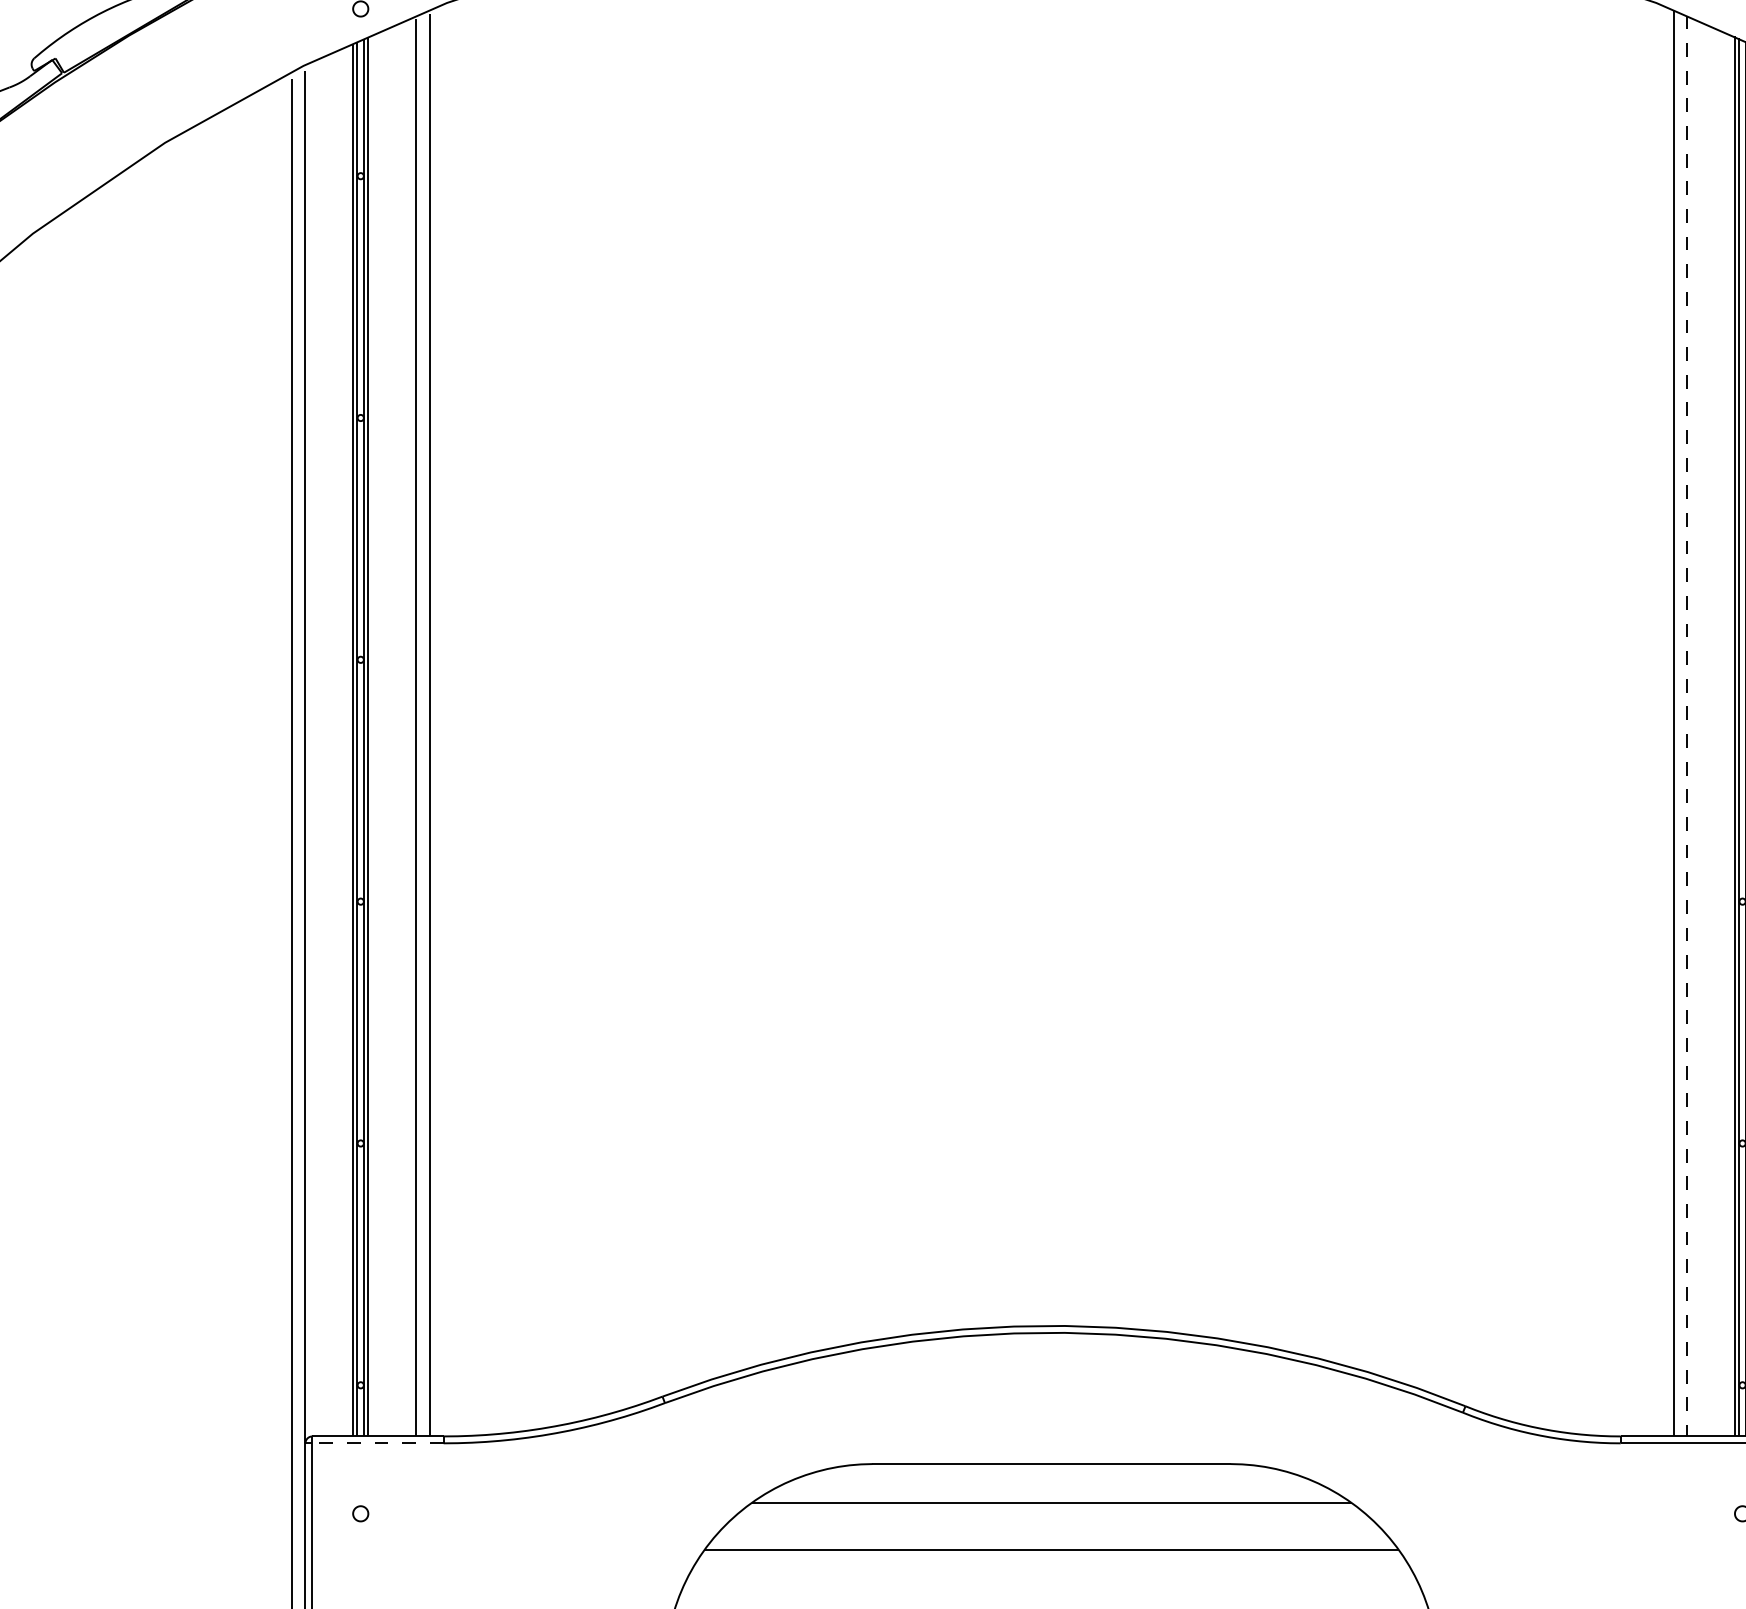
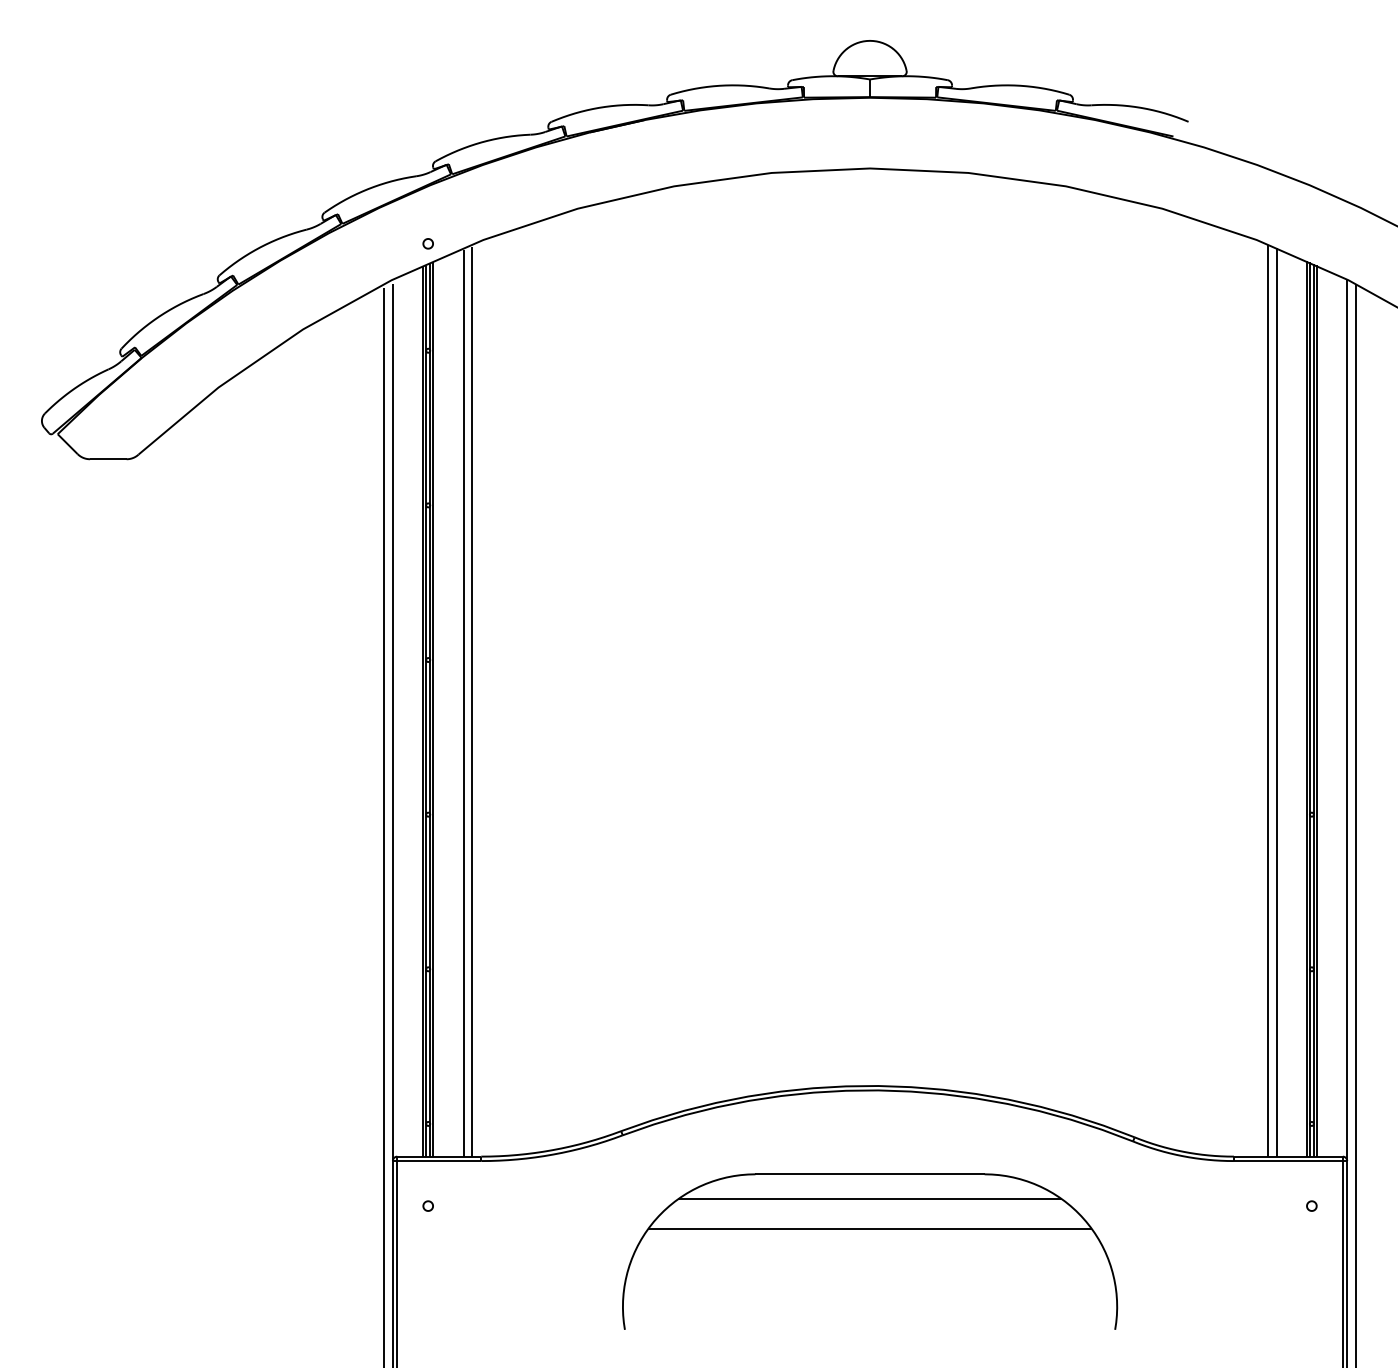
line: (1687, 726) -> (1276, 702), dashed -> solid
line: (378, 1444) -> (439, 1161), dashed -> solid

